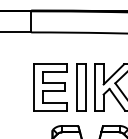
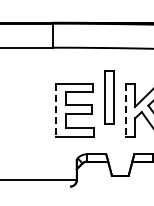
line: (34, 87) -> (56, 110), solid -> dashed
part: (81, 87) -> (109, 97), moved
line: (95, 87) -> (125, 110), solid -> dashed

